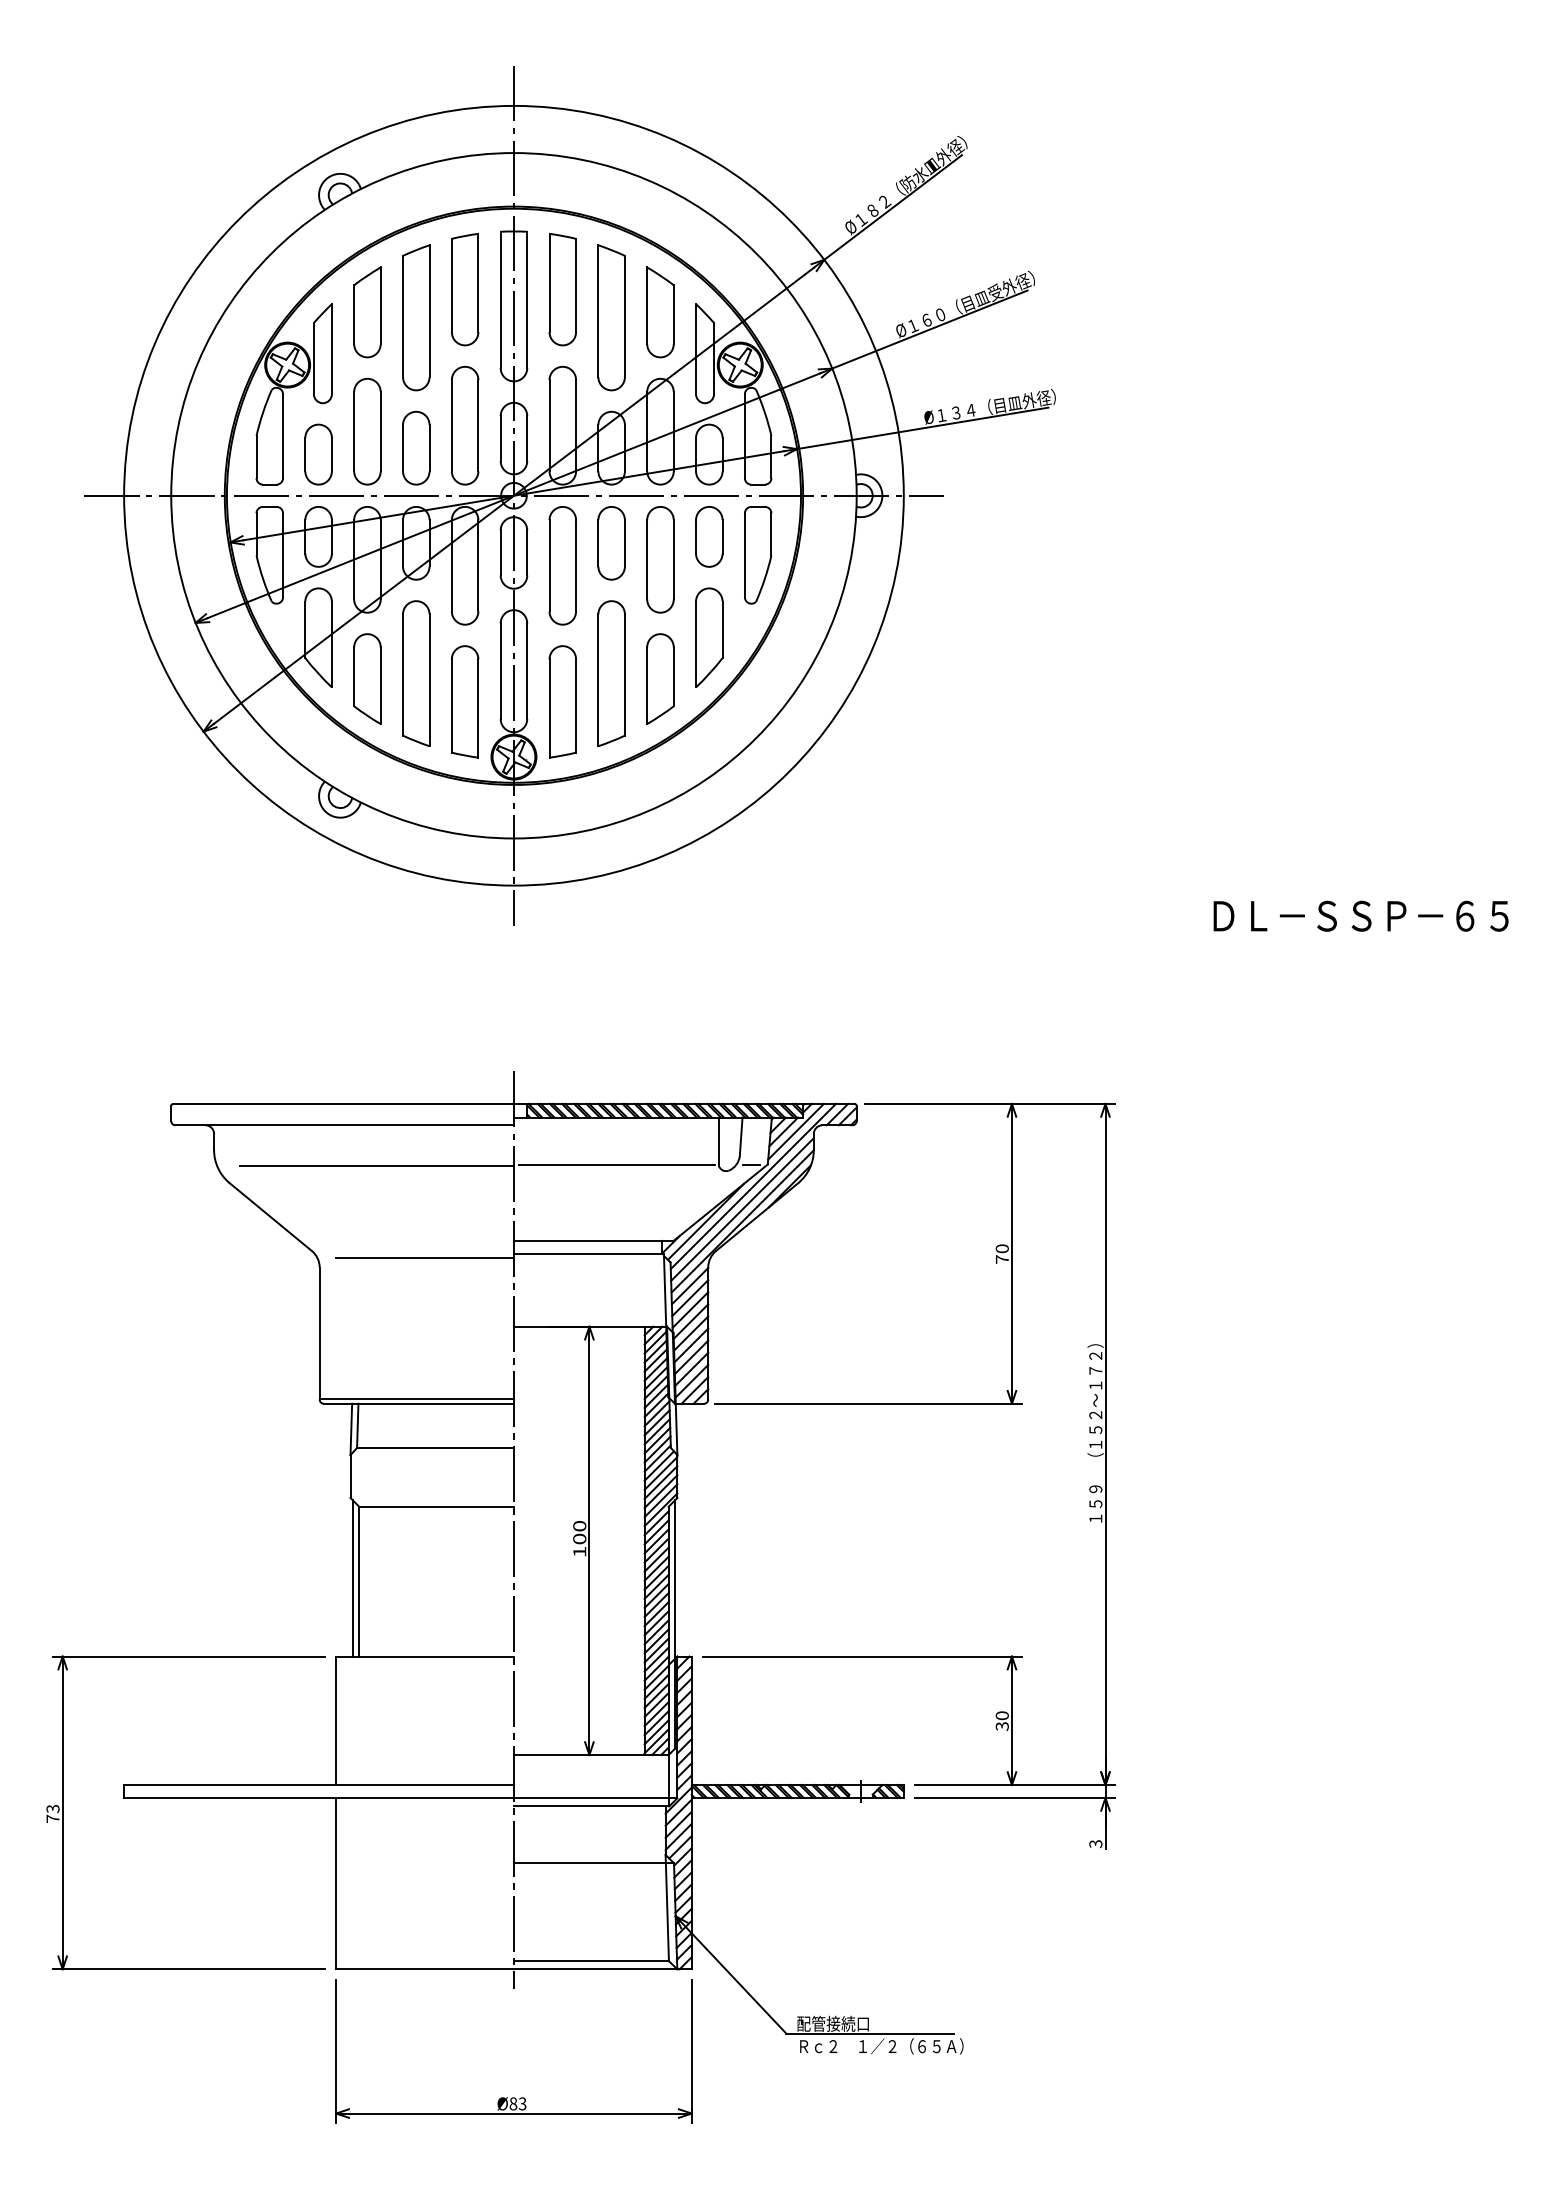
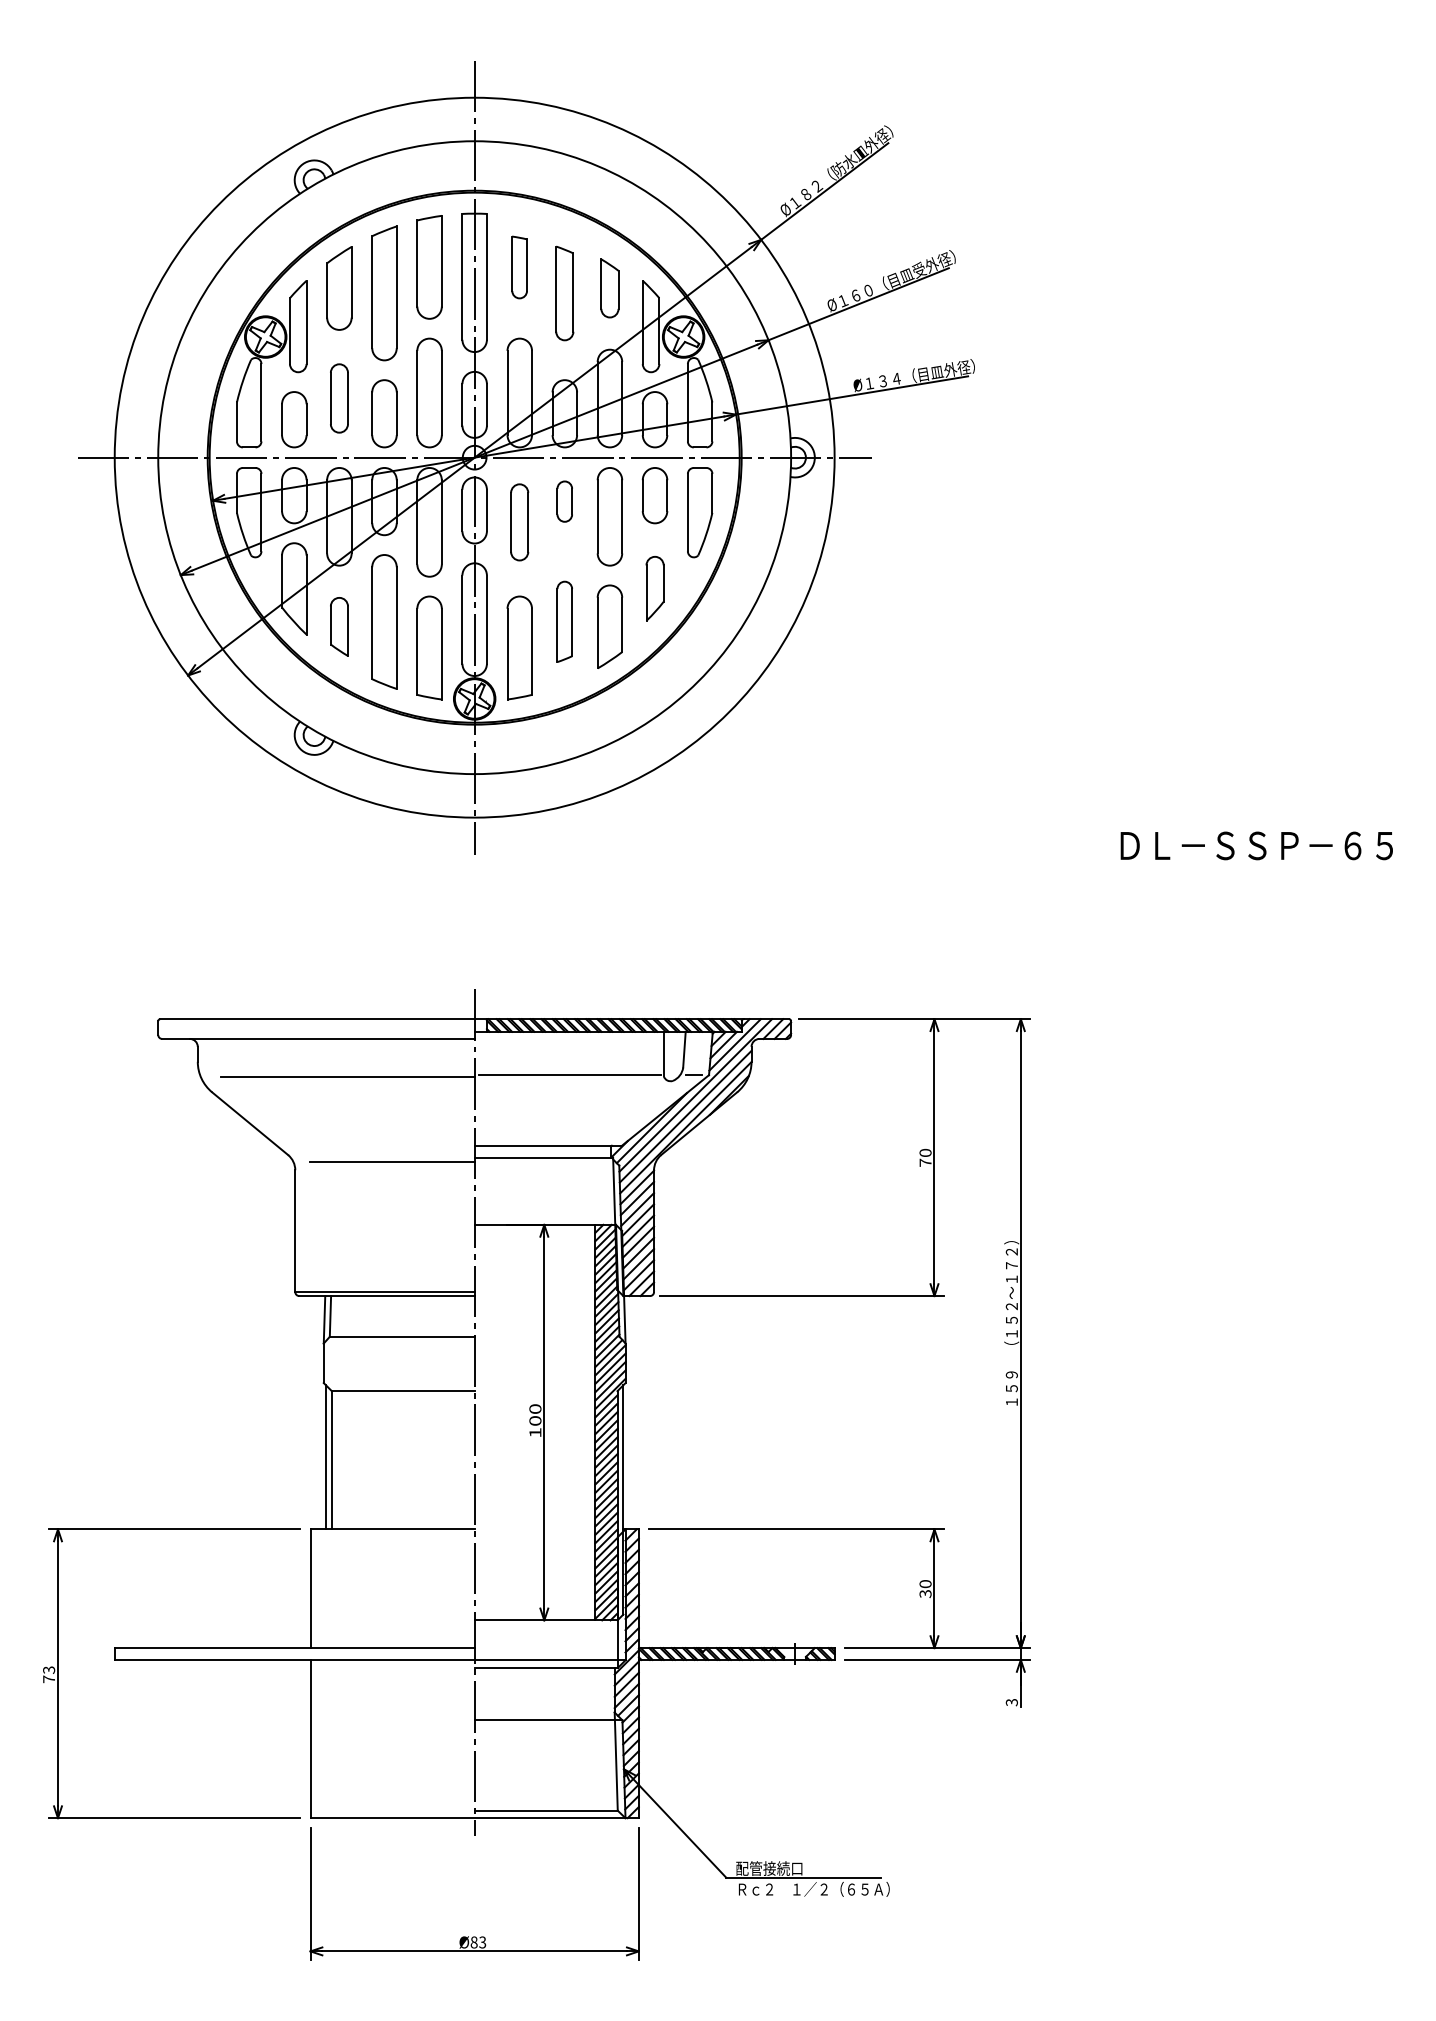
part: (562, 289) -> (519, 267), size x0.6
part: (660, 312) -> (609, 288), size x0.7
part: (611, 317) -> (564, 293), size x0.7
part: (367, 431) -> (339, 398), size x0.7
part: (611, 543) -> (564, 501), size x0.6
part: (562, 565) -> (519, 522), size x0.7
part: (709, 637) -> (655, 588), size x0.7
part: (611, 673) -> (564, 621), size x0.6
part: (367, 678) -> (339, 626), size x0.7

